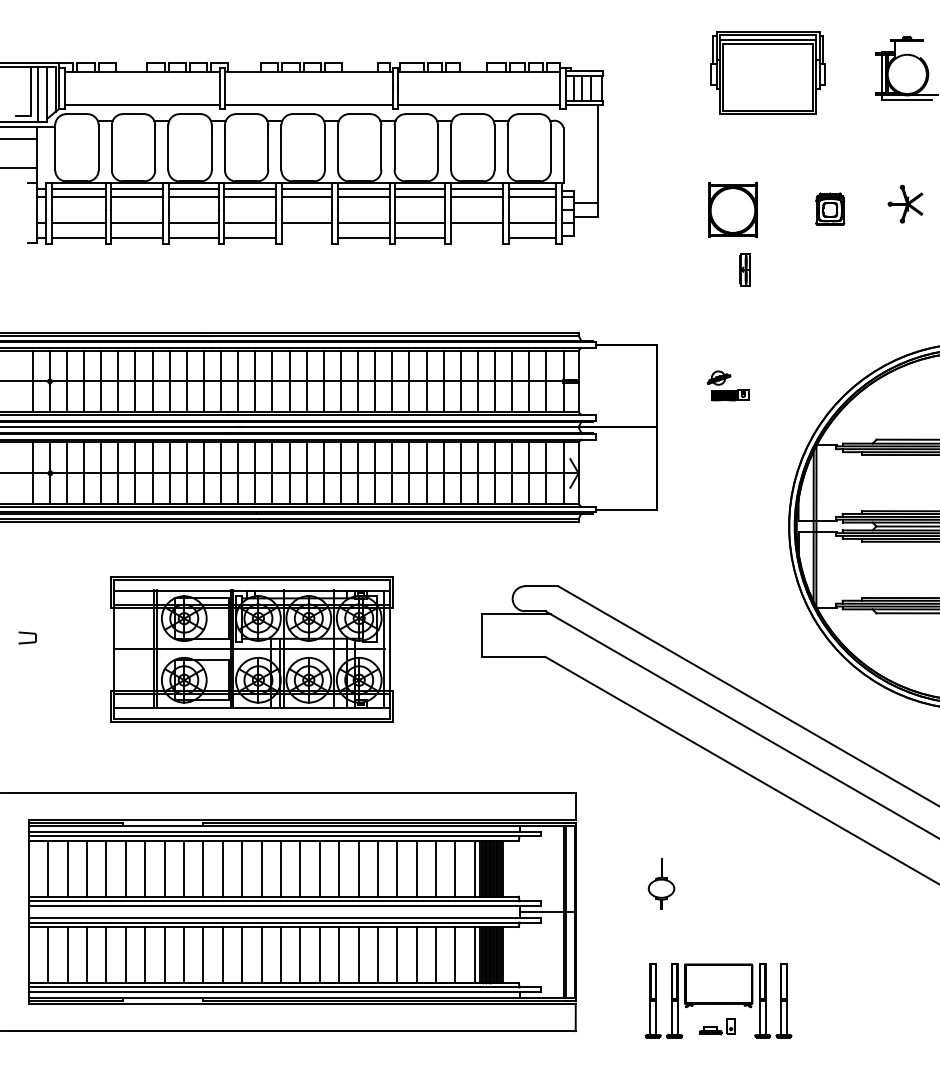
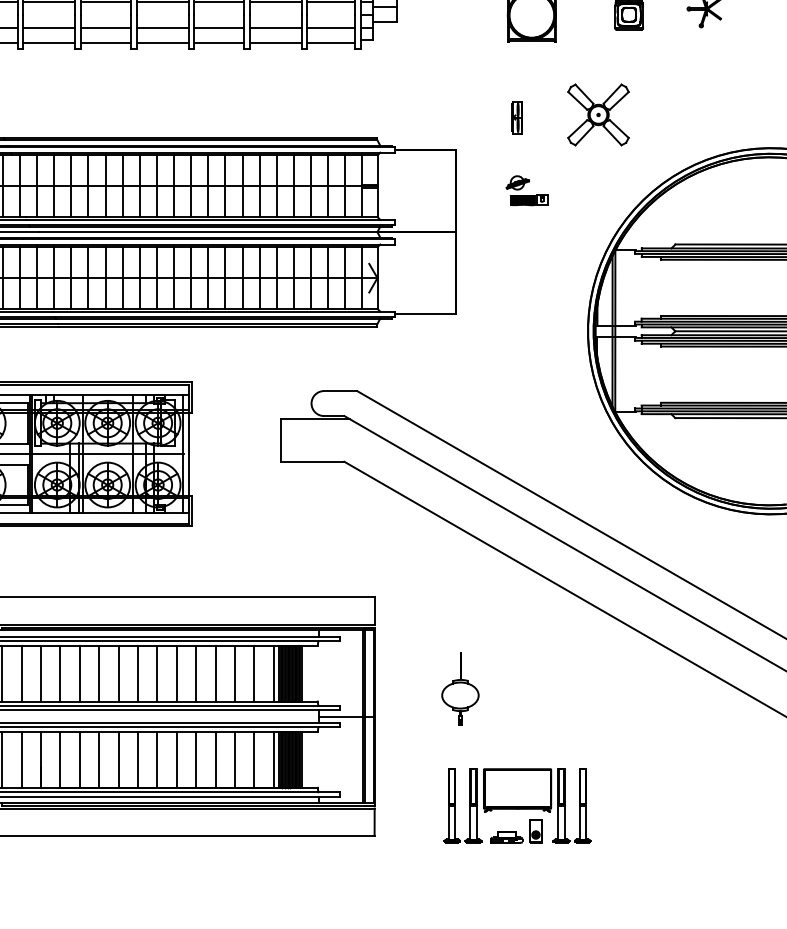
line: (306, 237) -> (105, 42), added
line: (476, 237) -> (275, 42), added
part: (744, 269) -> (516, 117), moved
part: (799, 309) -> (598, 114), added
part: (661, 883) -> (460, 688), size x1.43
part: (717, 1026) -> (516, 831), size x1.43

